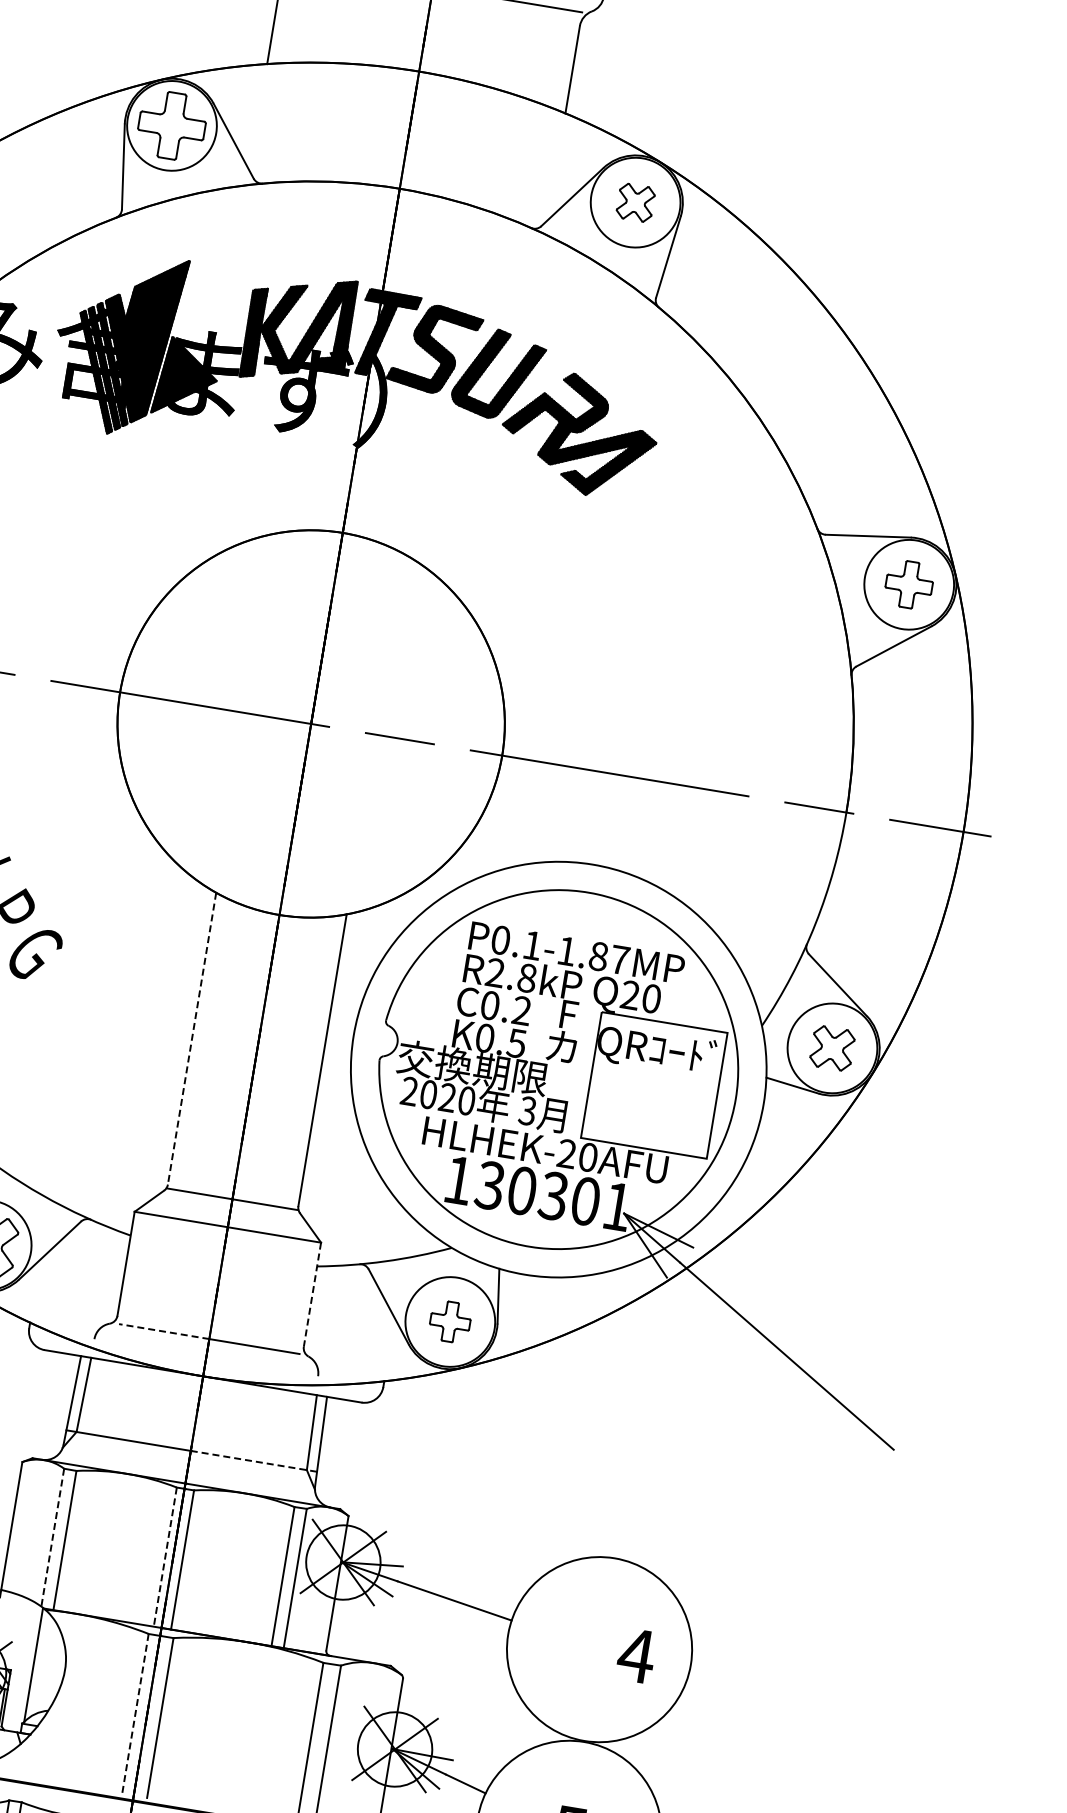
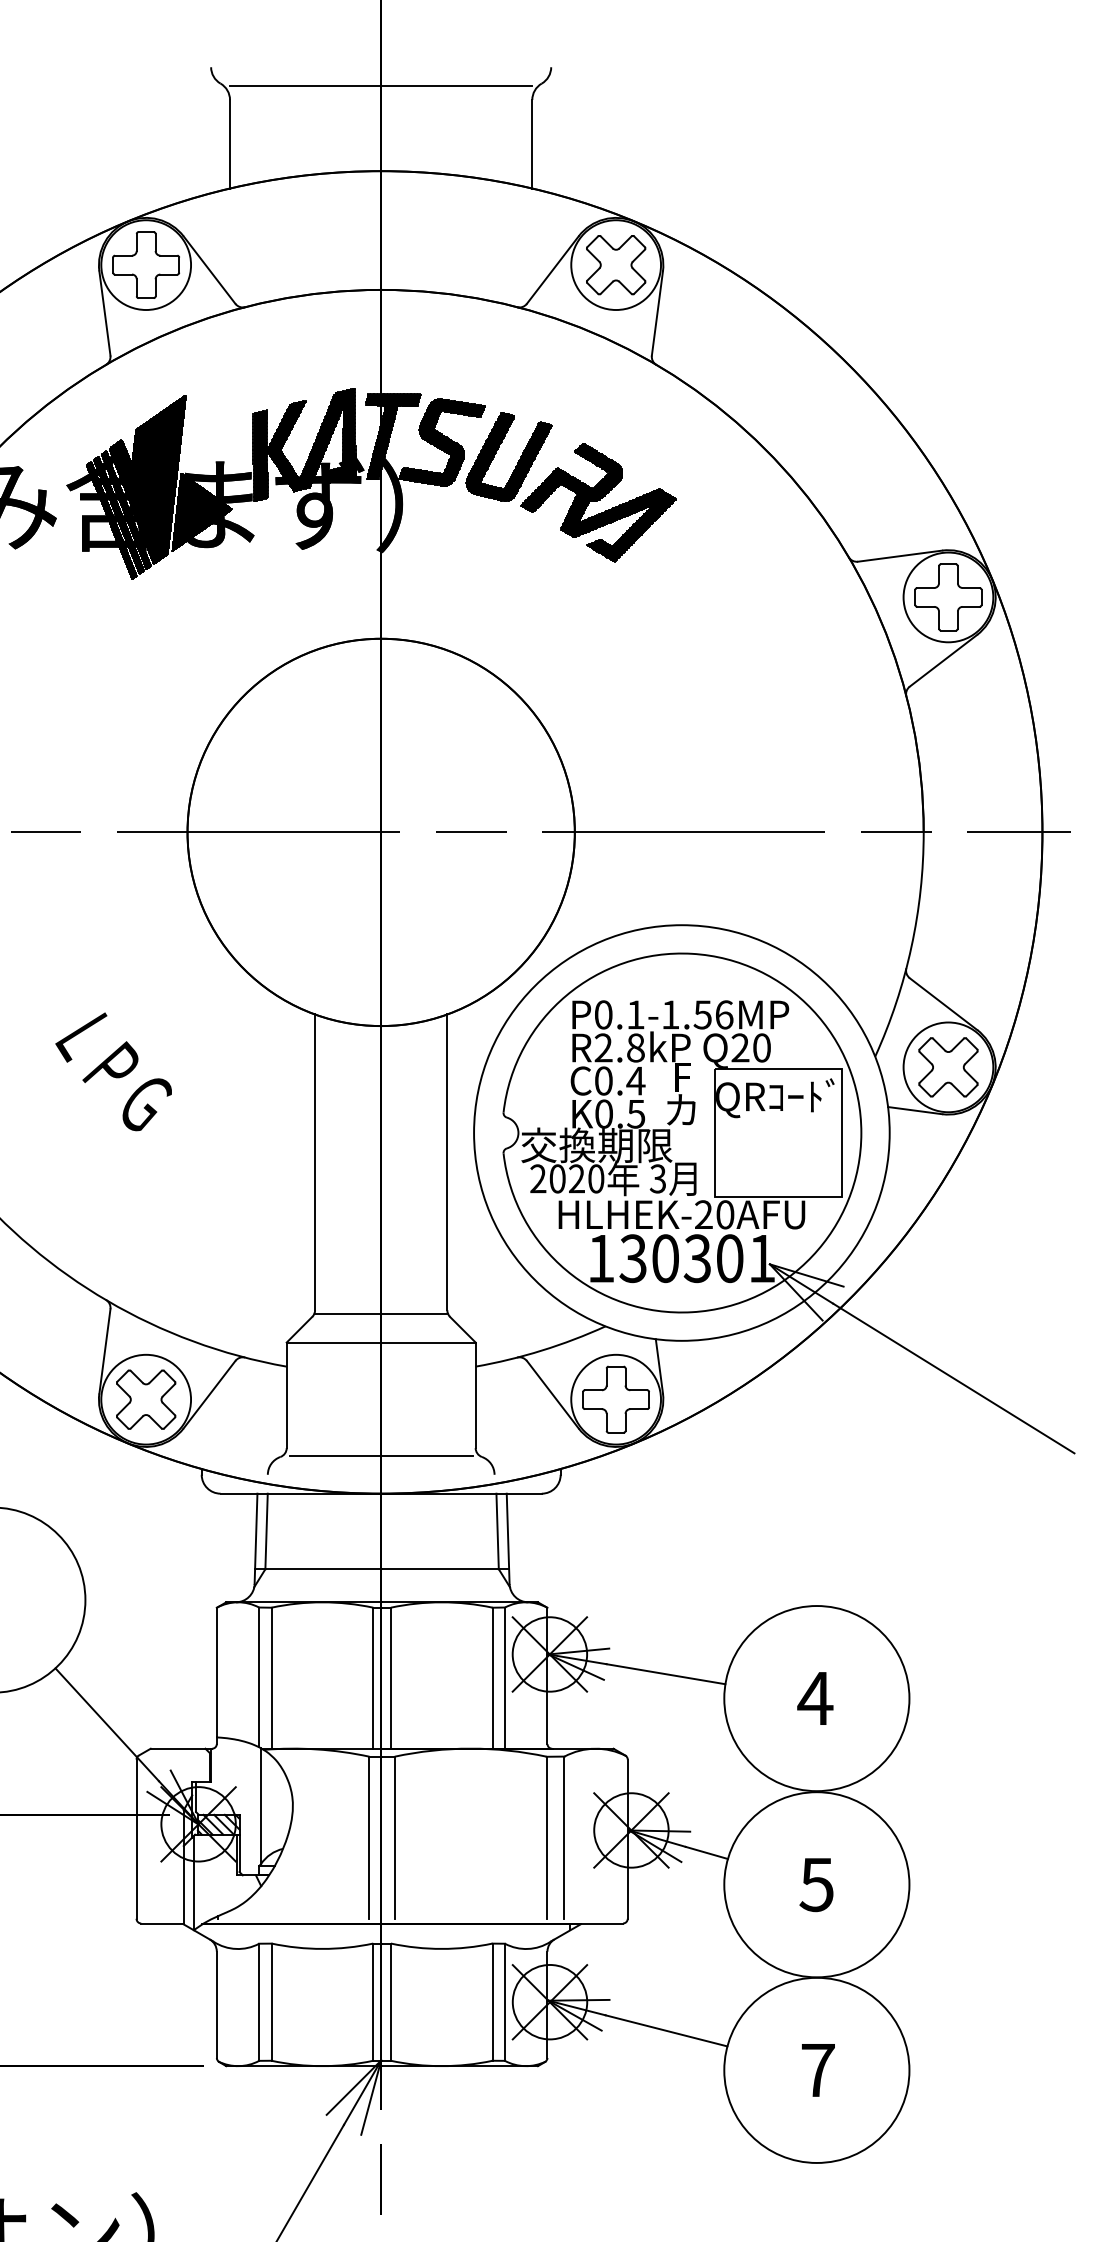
part: (635, 203) -> (616, 265), size x1.67
part: (909, 584) -> (948, 597), size x1.43
text: (609, 957) -> (713, 1014), P0.1-1.87MP -> P0.1-1.56MP
text: (521, 1010) -> (635, 1080), C0.2 -> C0.4
line: (192, 1038) -> (315, 1162), dashed -> solid
part: (832, 1048) -> (948, 1067), size x1.43
line: (312, 1294) -> (475, 1395), dashed -> solid
part: (449, 1321) -> (615, 1399), size x1.67
line: (164, 1331) -> (335, 1455), dashed -> solid
line: (254, 1461) -> (445, 1569), dashed -> solid
line: (53, 1537) -> (259, 1677), dashed -> solid
line: (165, 1557) -> (373, 1678), dashed -> solid
text: (636, 1655) -> (815, 1698), moved
line: (135, 1714) -> (369, 1838), dashed -> solid

